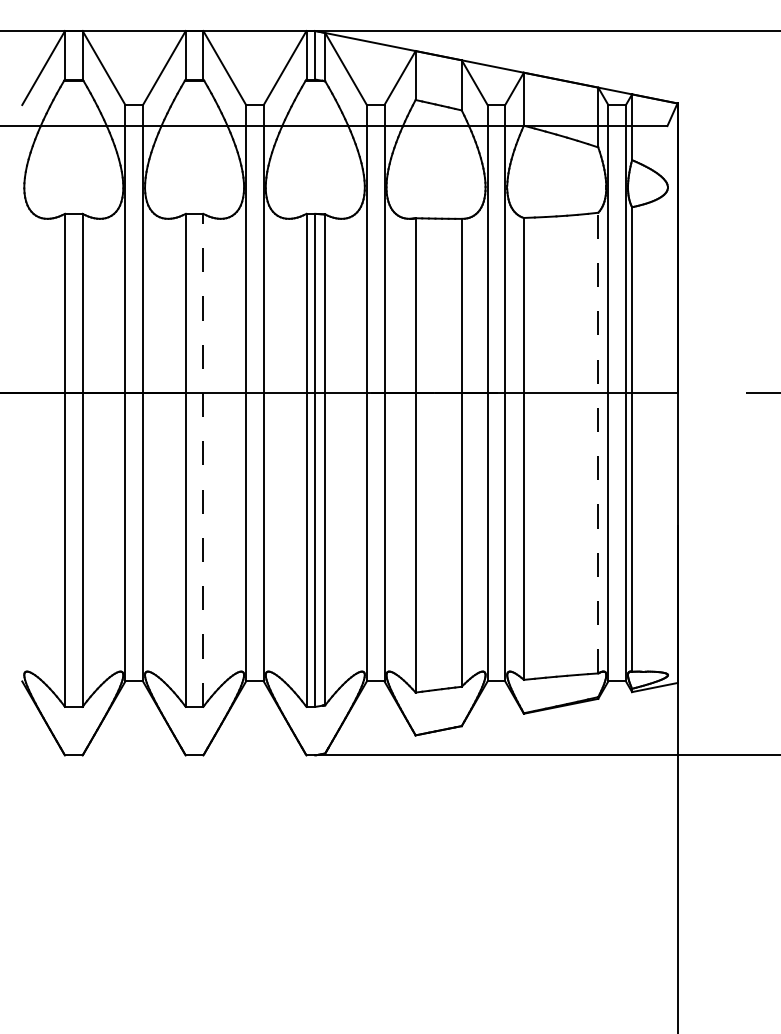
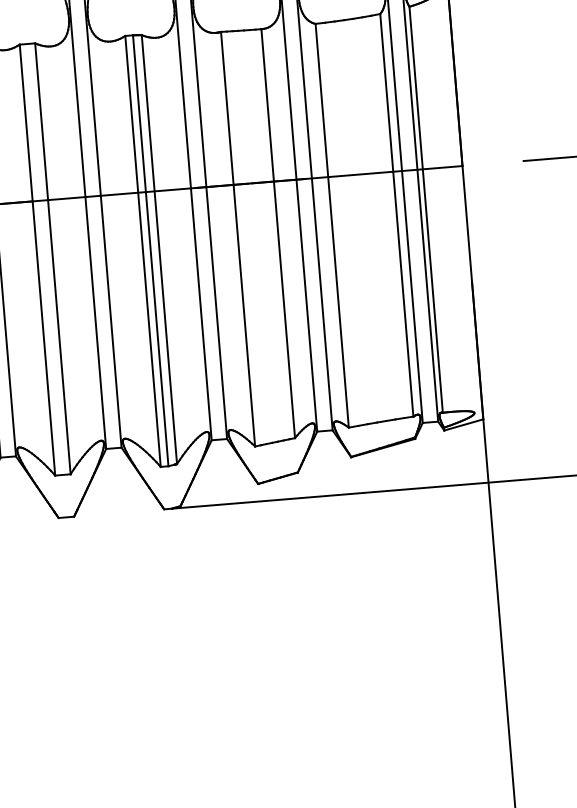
line: (598, 442) -> (396, 214), dashed -> solid
line: (203, 460) -> (53, 258), dashed -> solid

